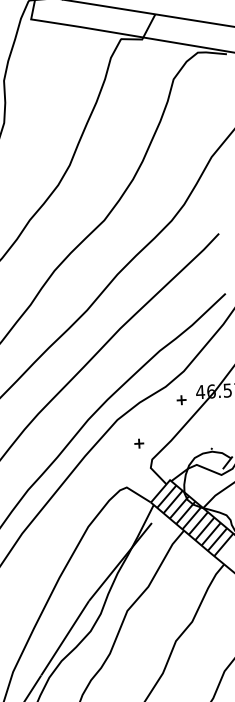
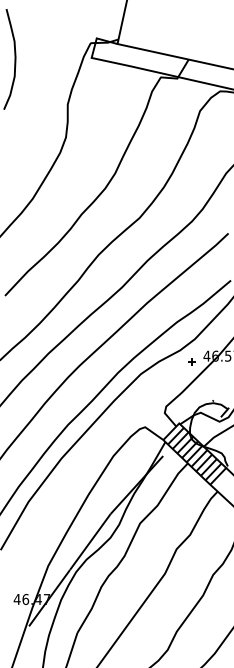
part: (138, 443) -> (156, 393), removed

